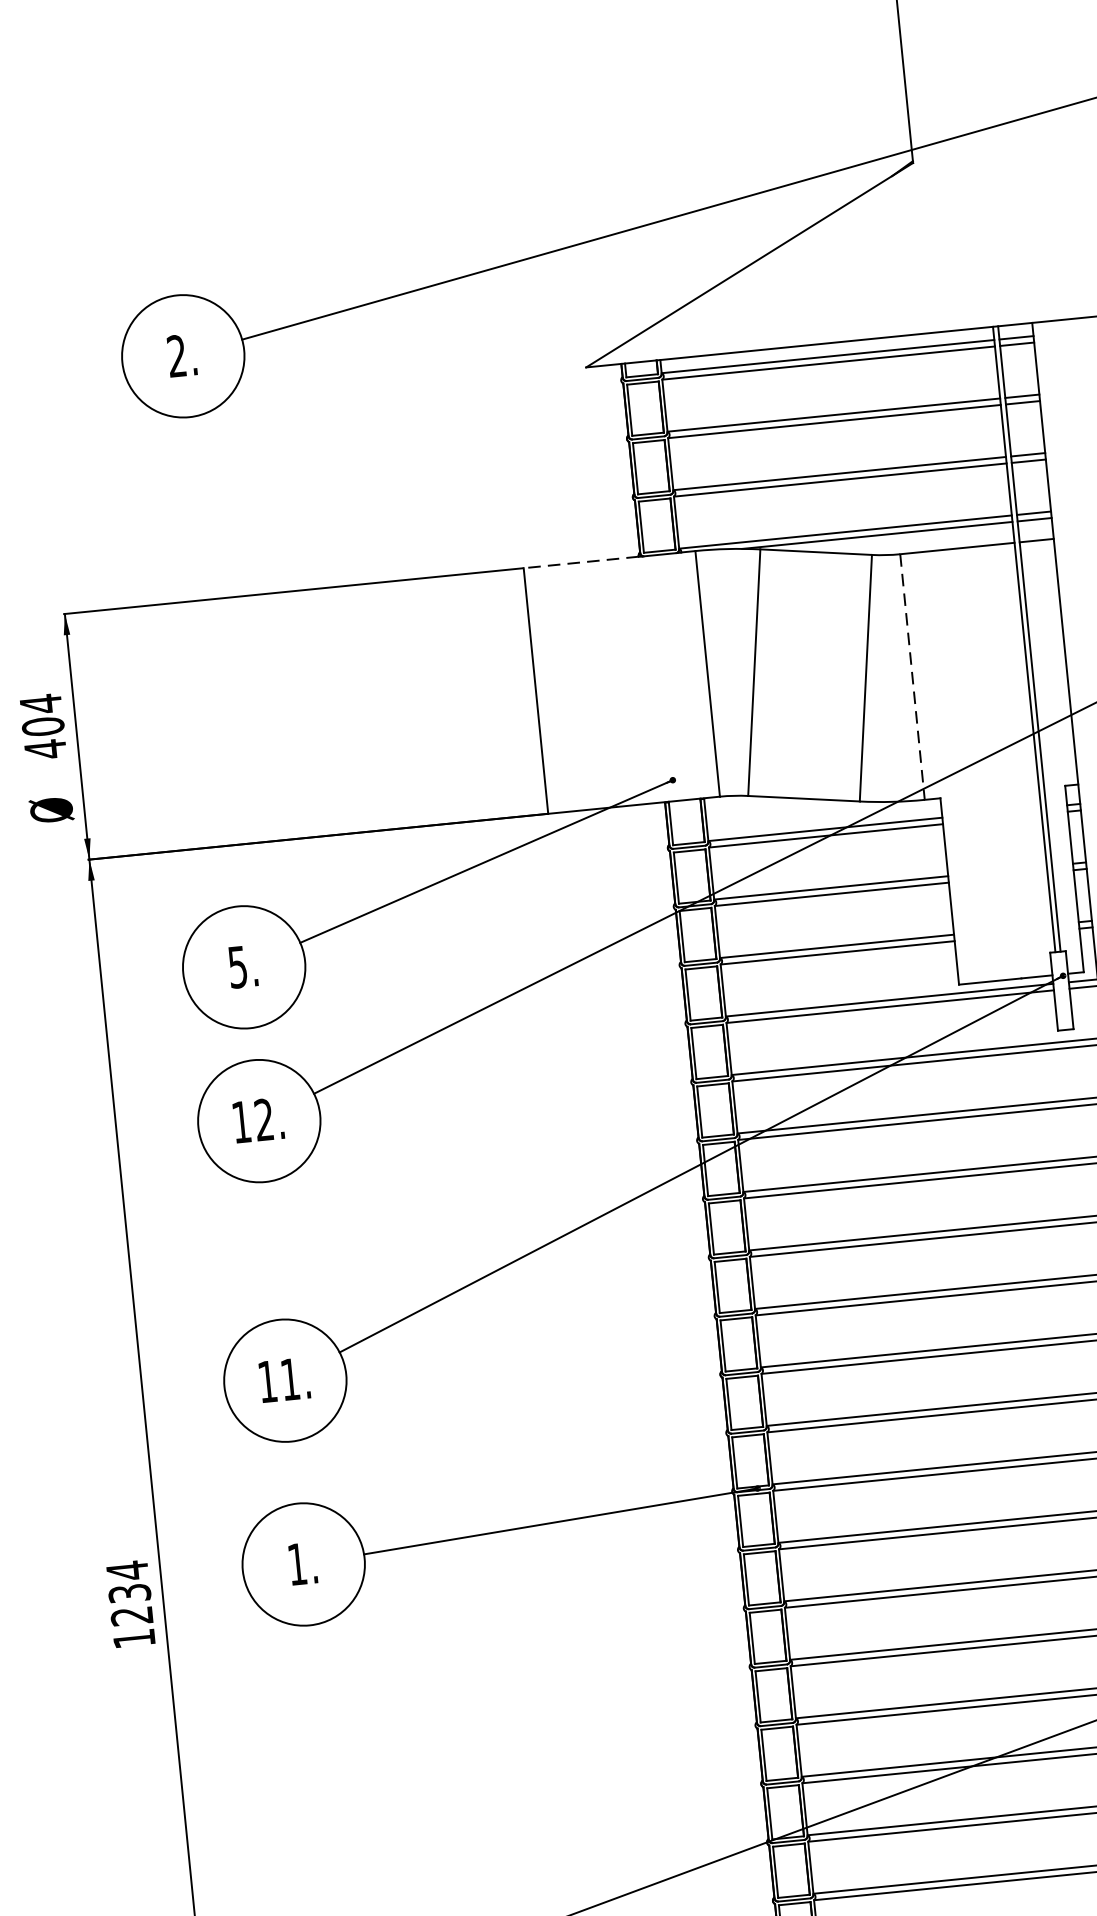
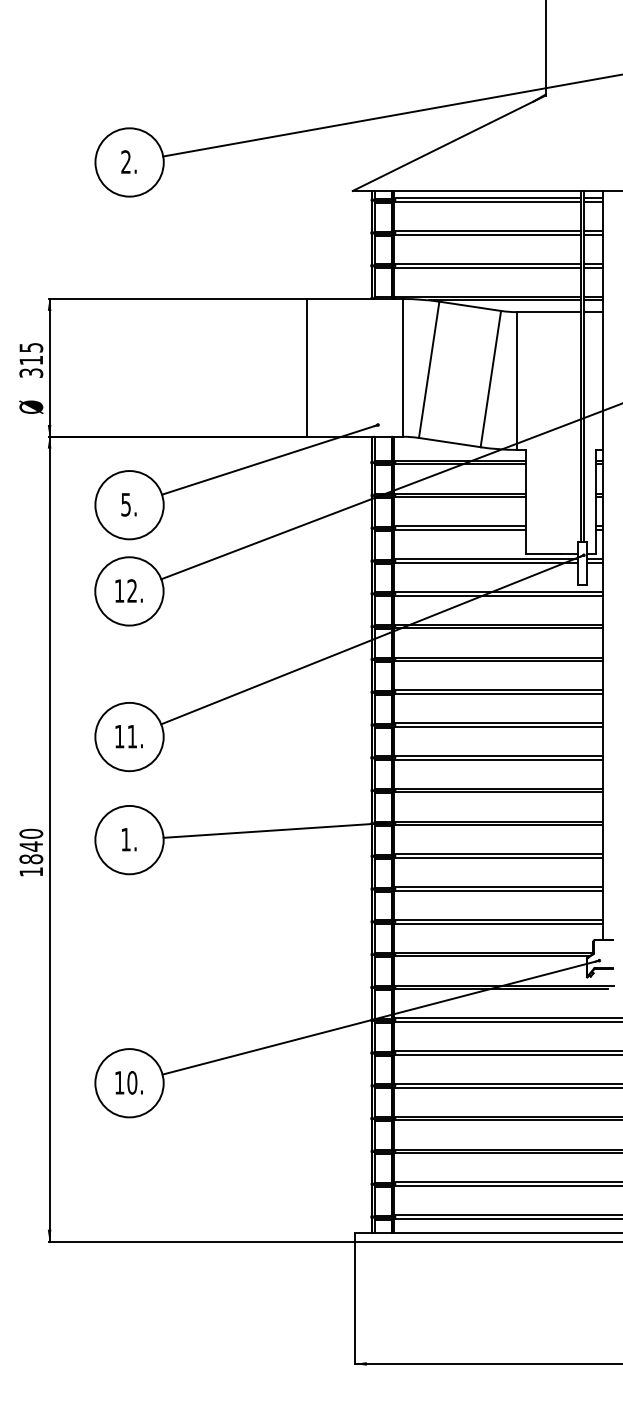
line: (580, 563) -> (338, 299), dashed -> solid
line: (912, 677) -> (516, 381), dashed -> solid
text: (43, 726) -> (31, 360), 404 -> 315
text: (130, 1593) -> (31, 846), 1234 -> 1840

